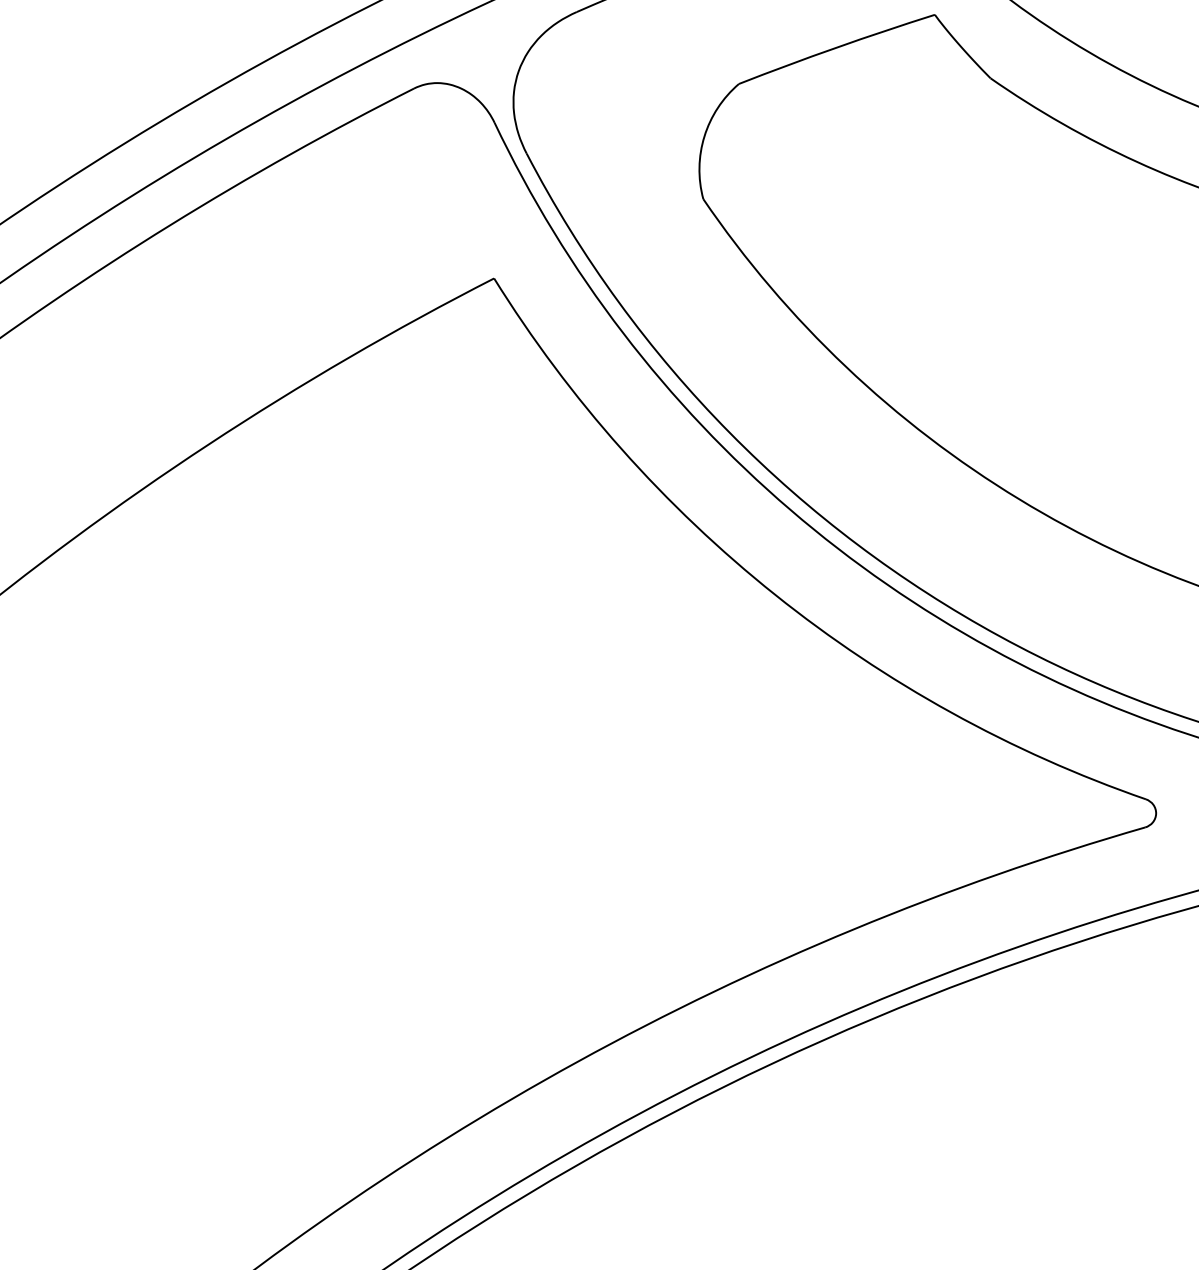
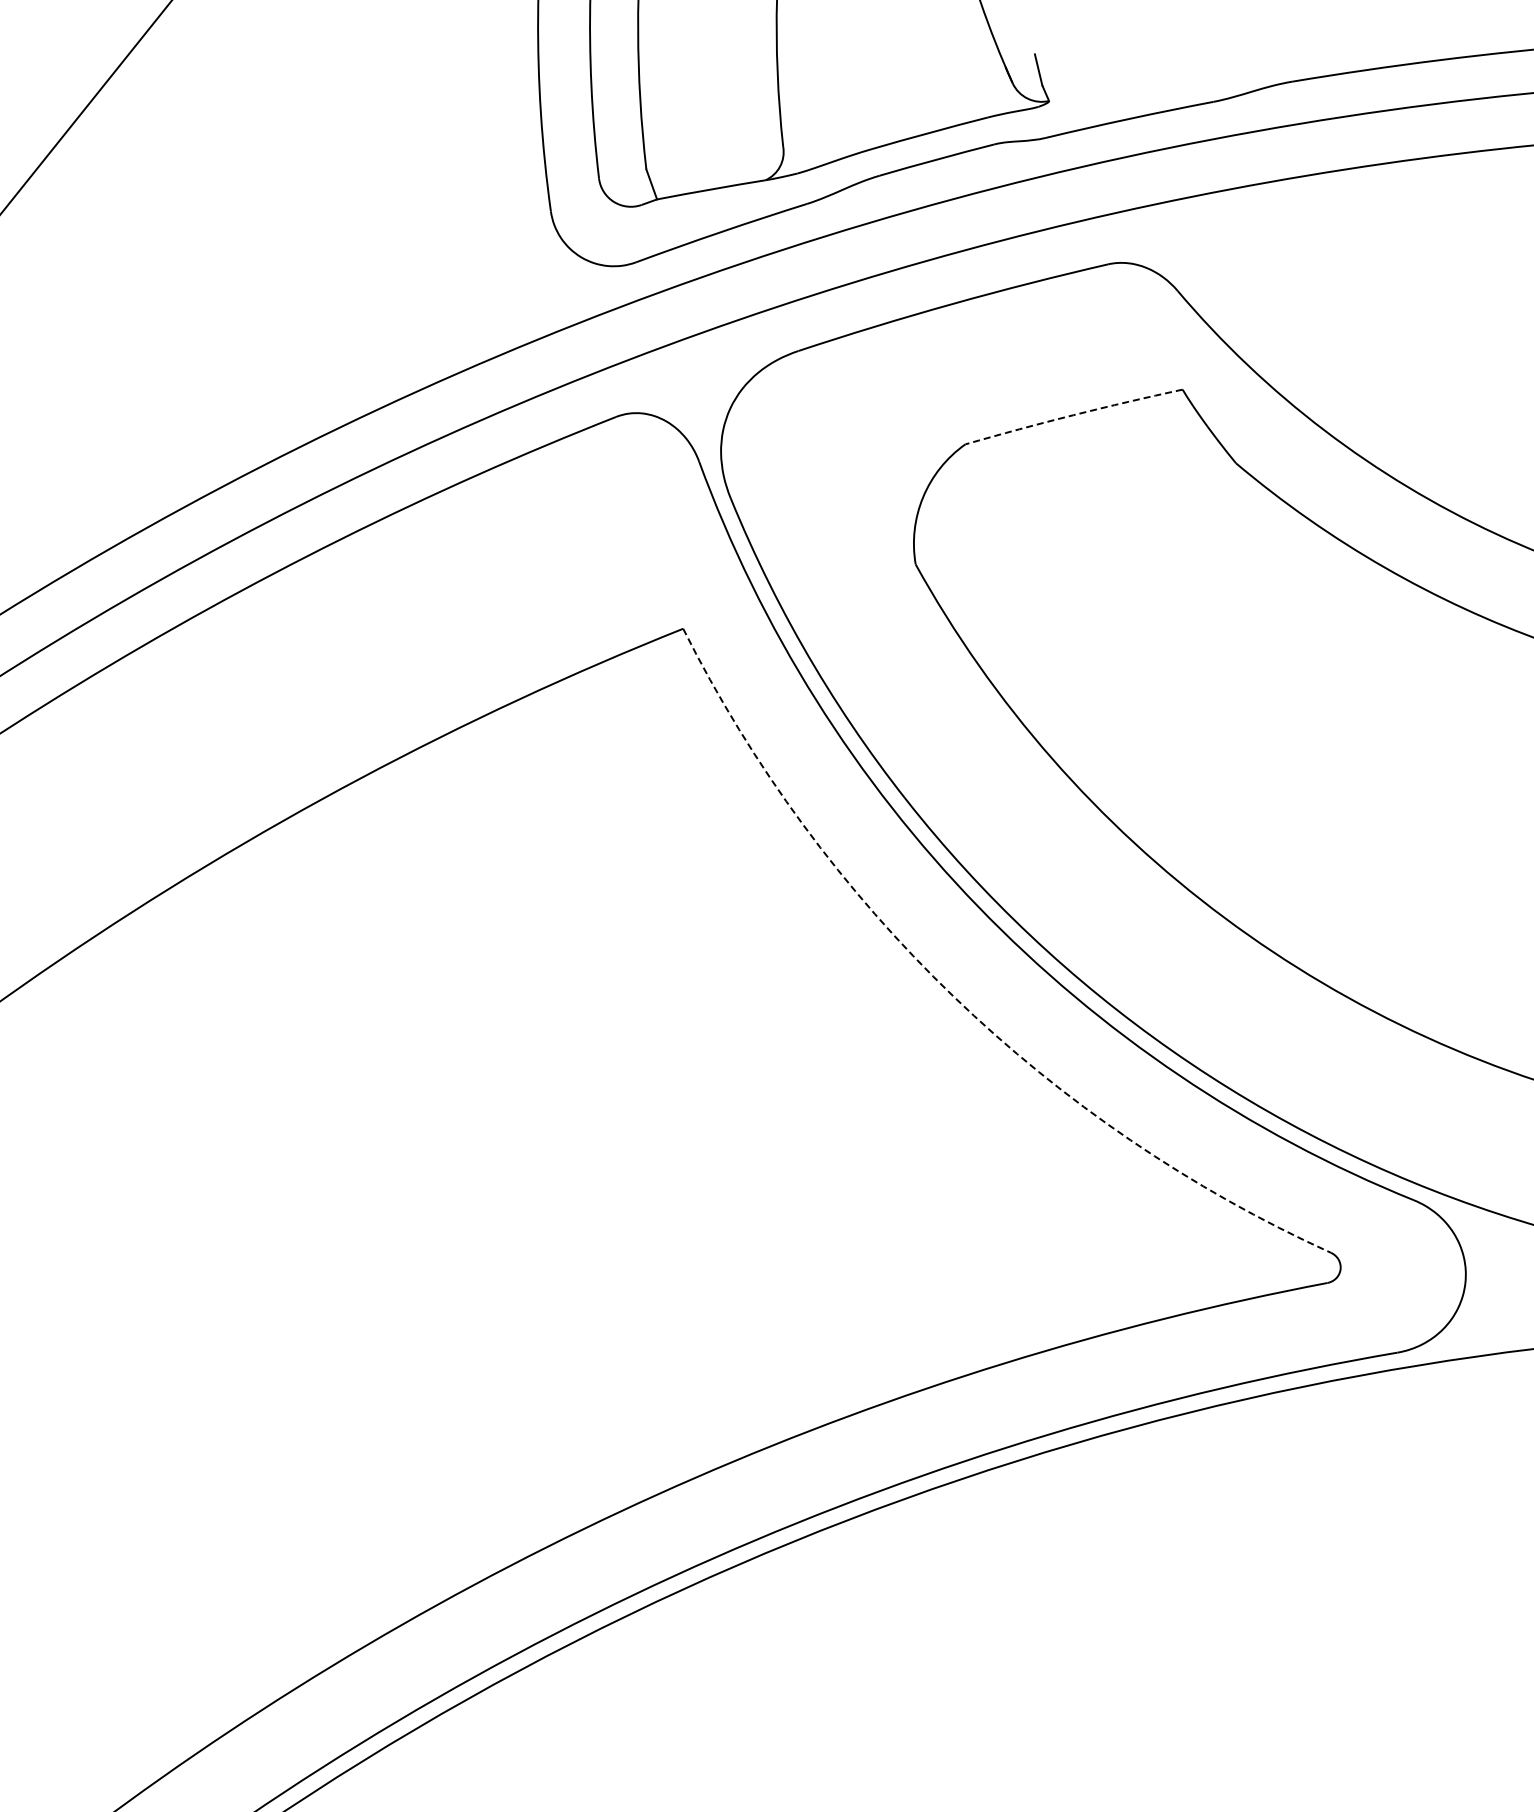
arc: (836, 48) -> (1073, 415), solid -> dashed
arc: (775, 594) -> (953, 996), solid -> dashed

